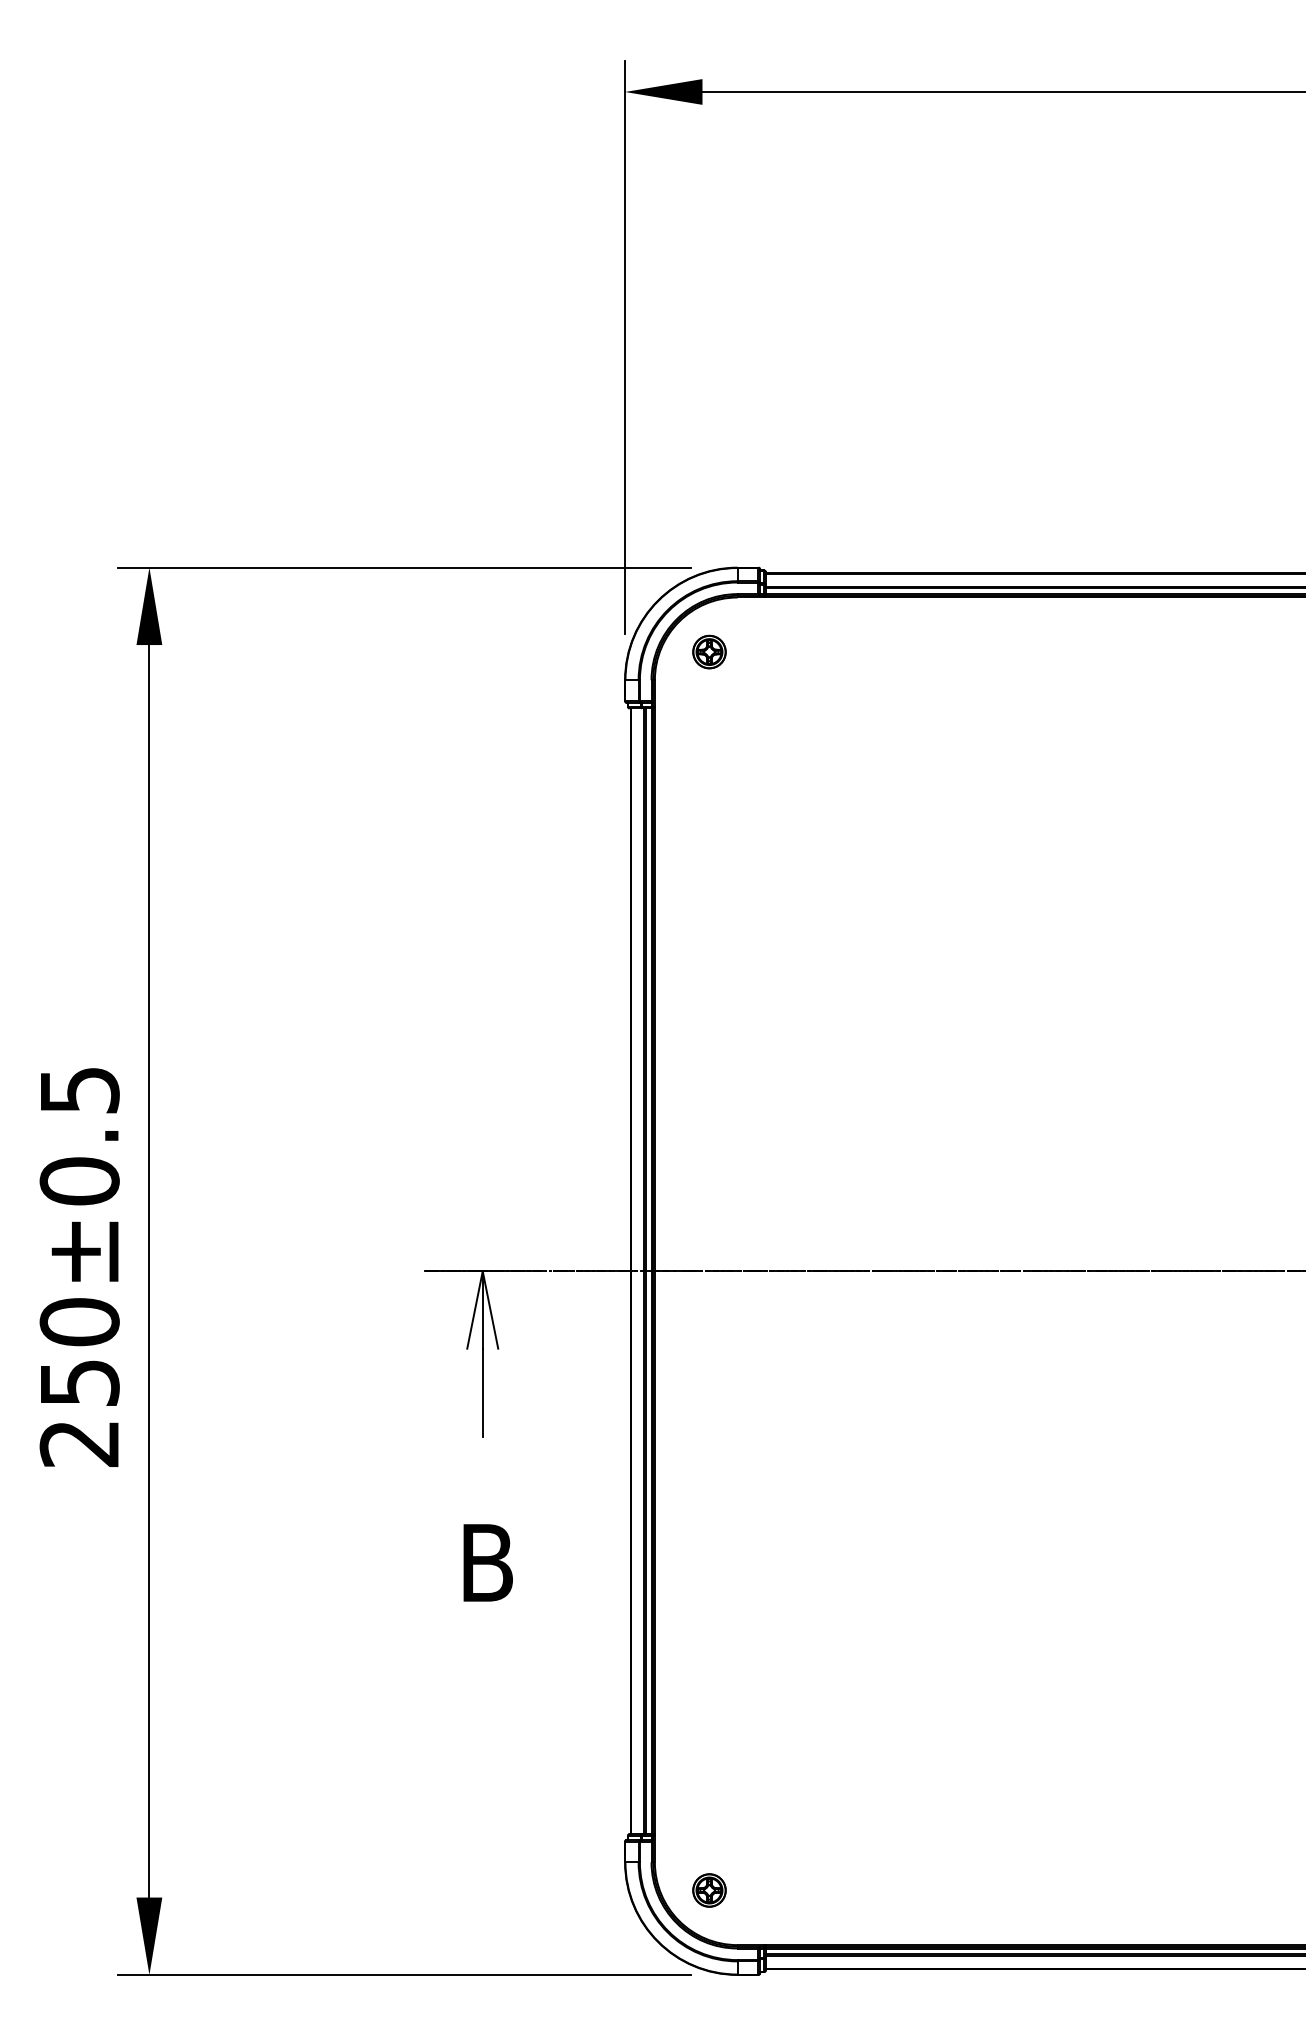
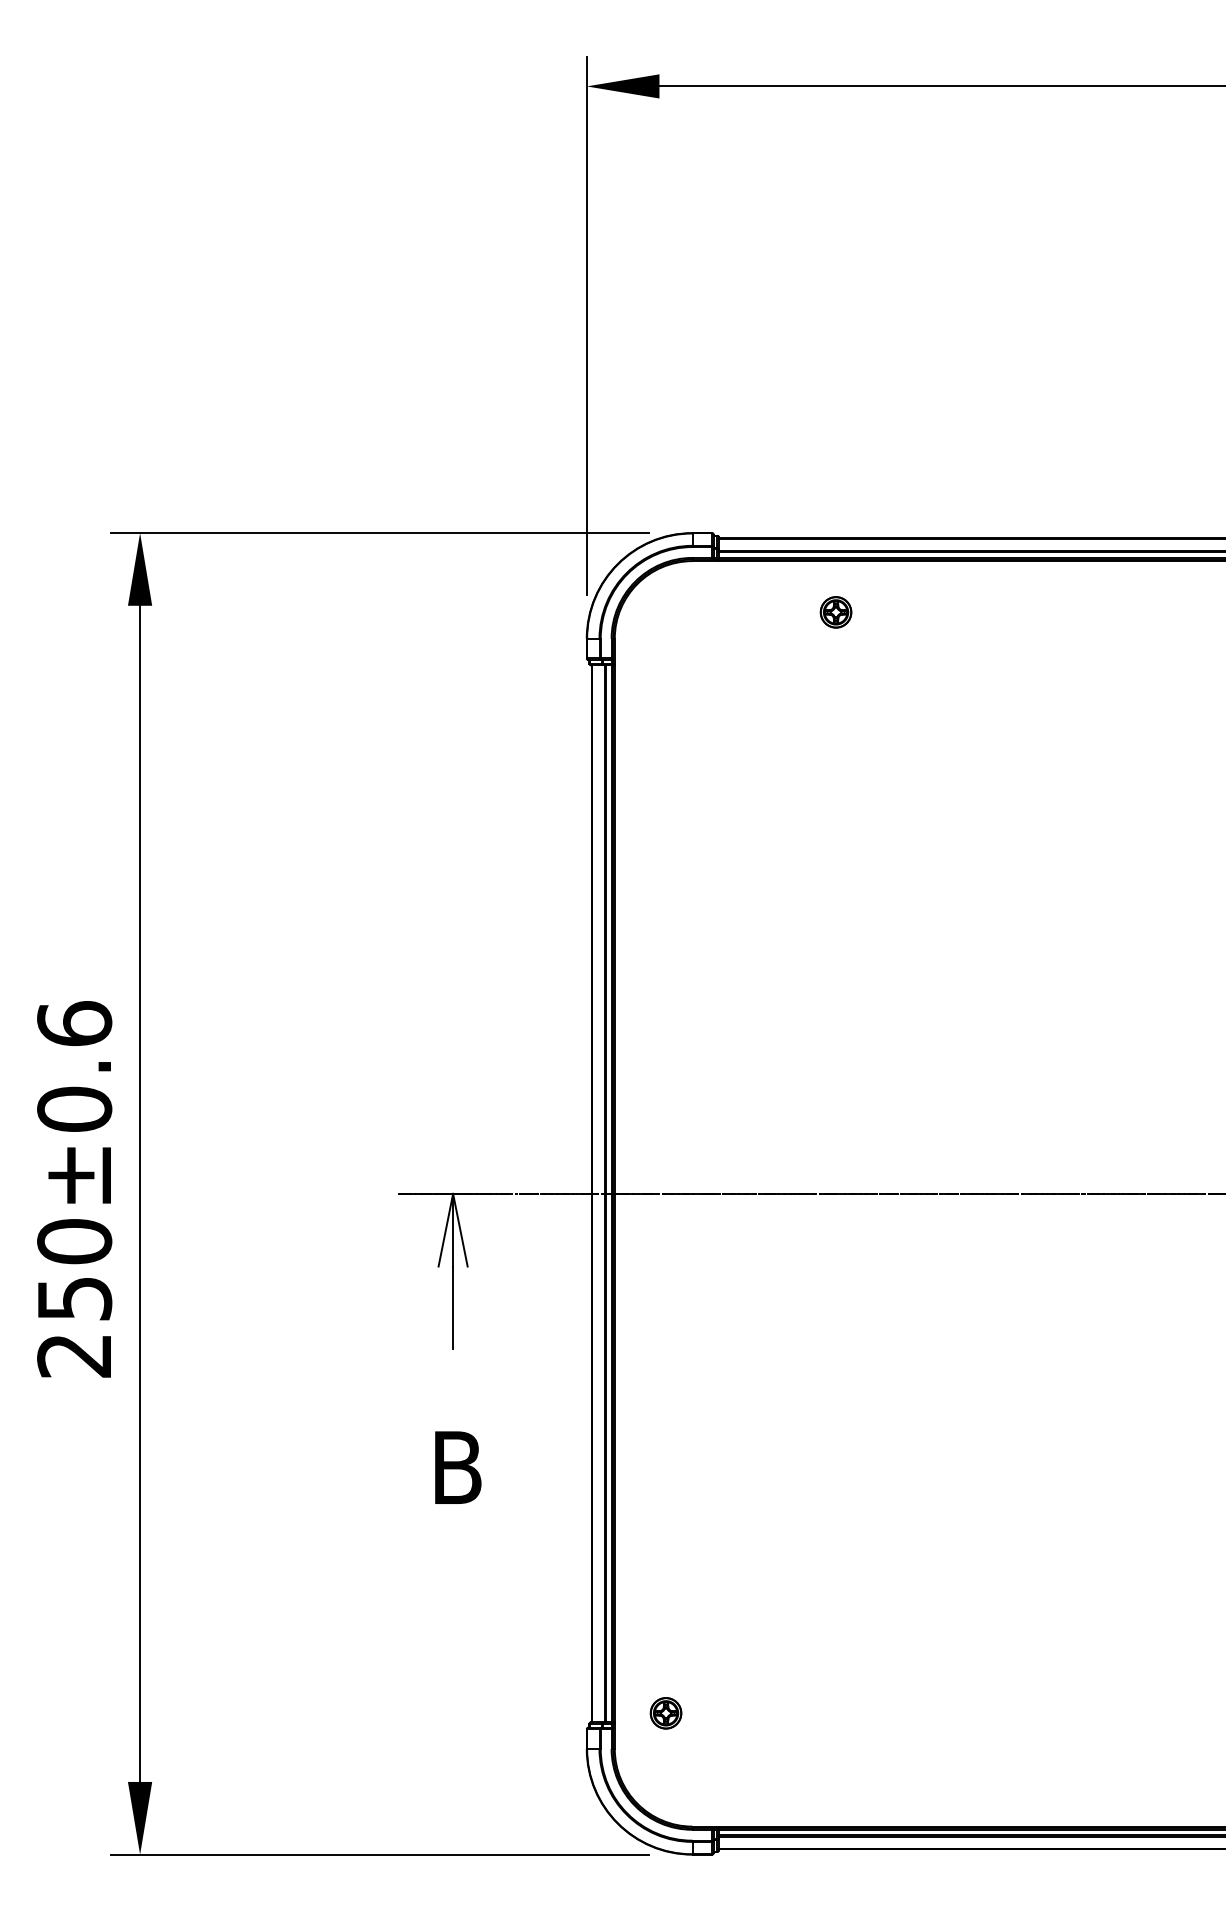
part: (708, 652) -> (835, 612), moved
text: (79, 1089) -> (74, 1023), 250±0.5 -> 250±0.6
part: (708, 1890) -> (665, 1713), moved

